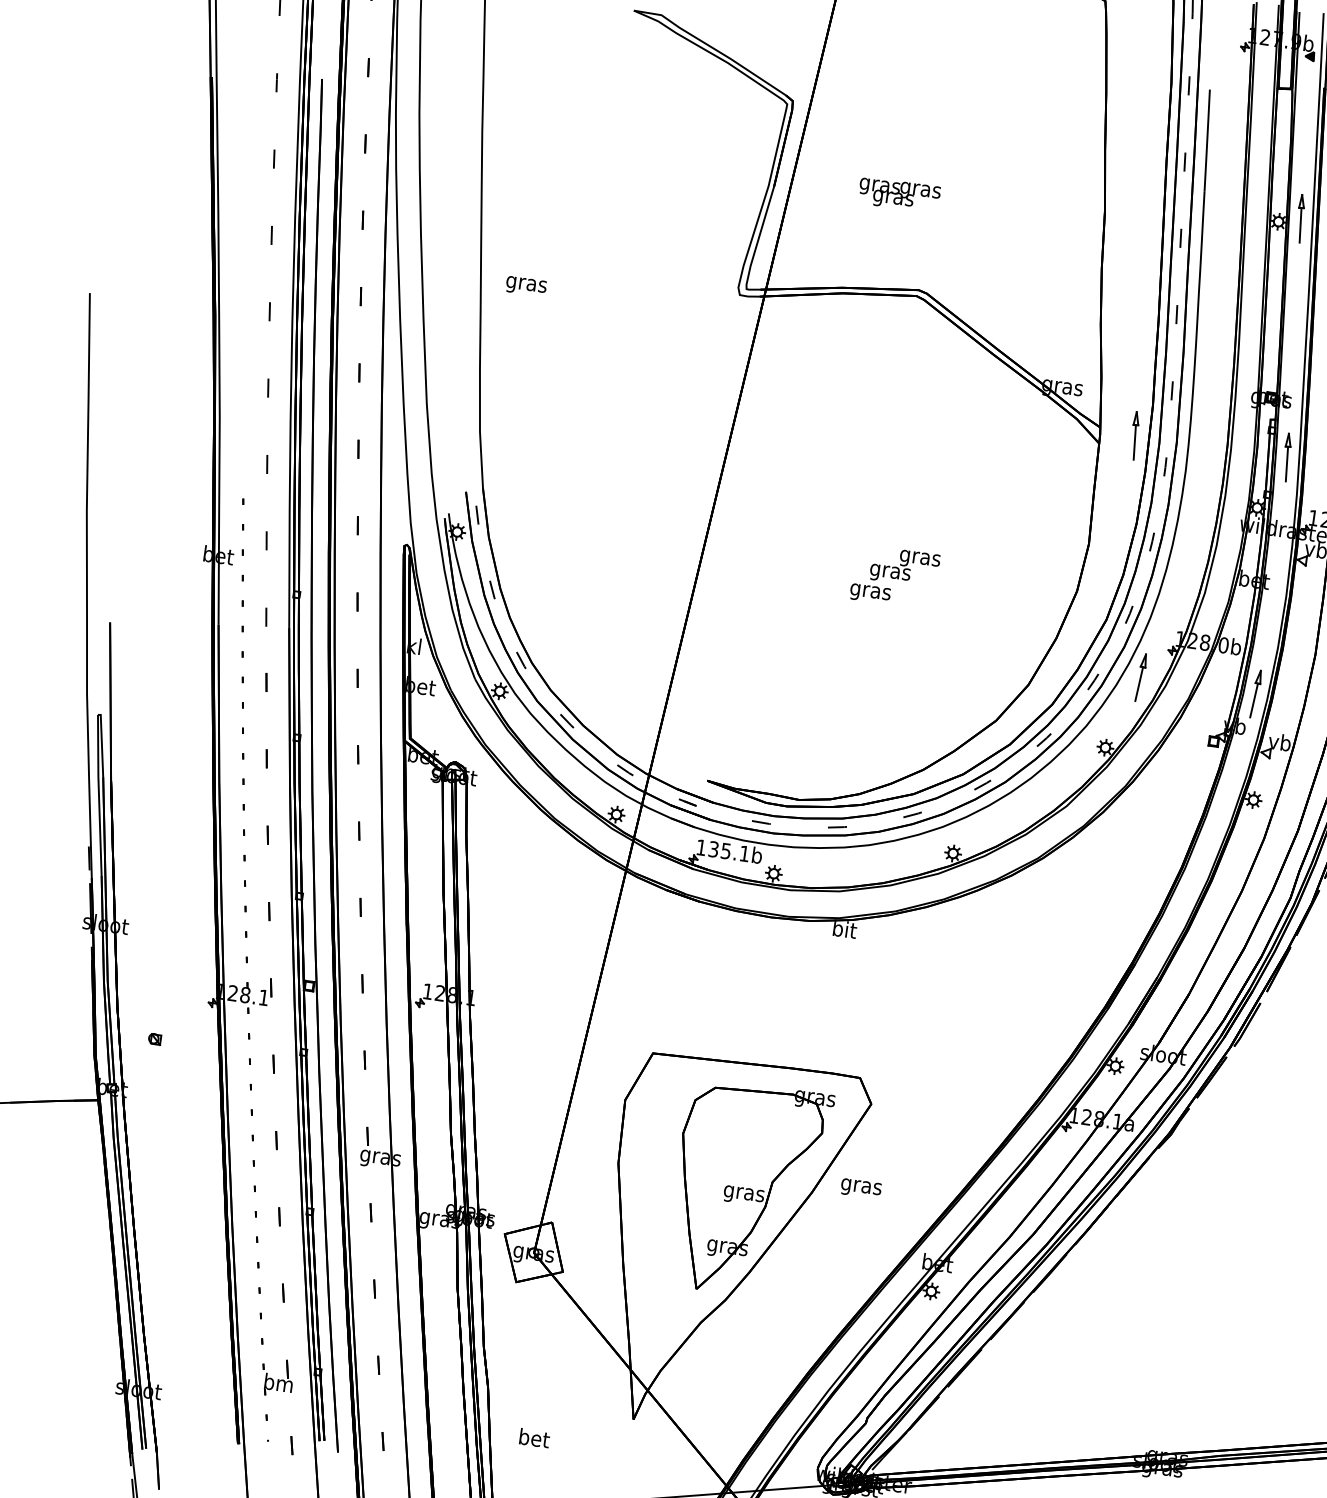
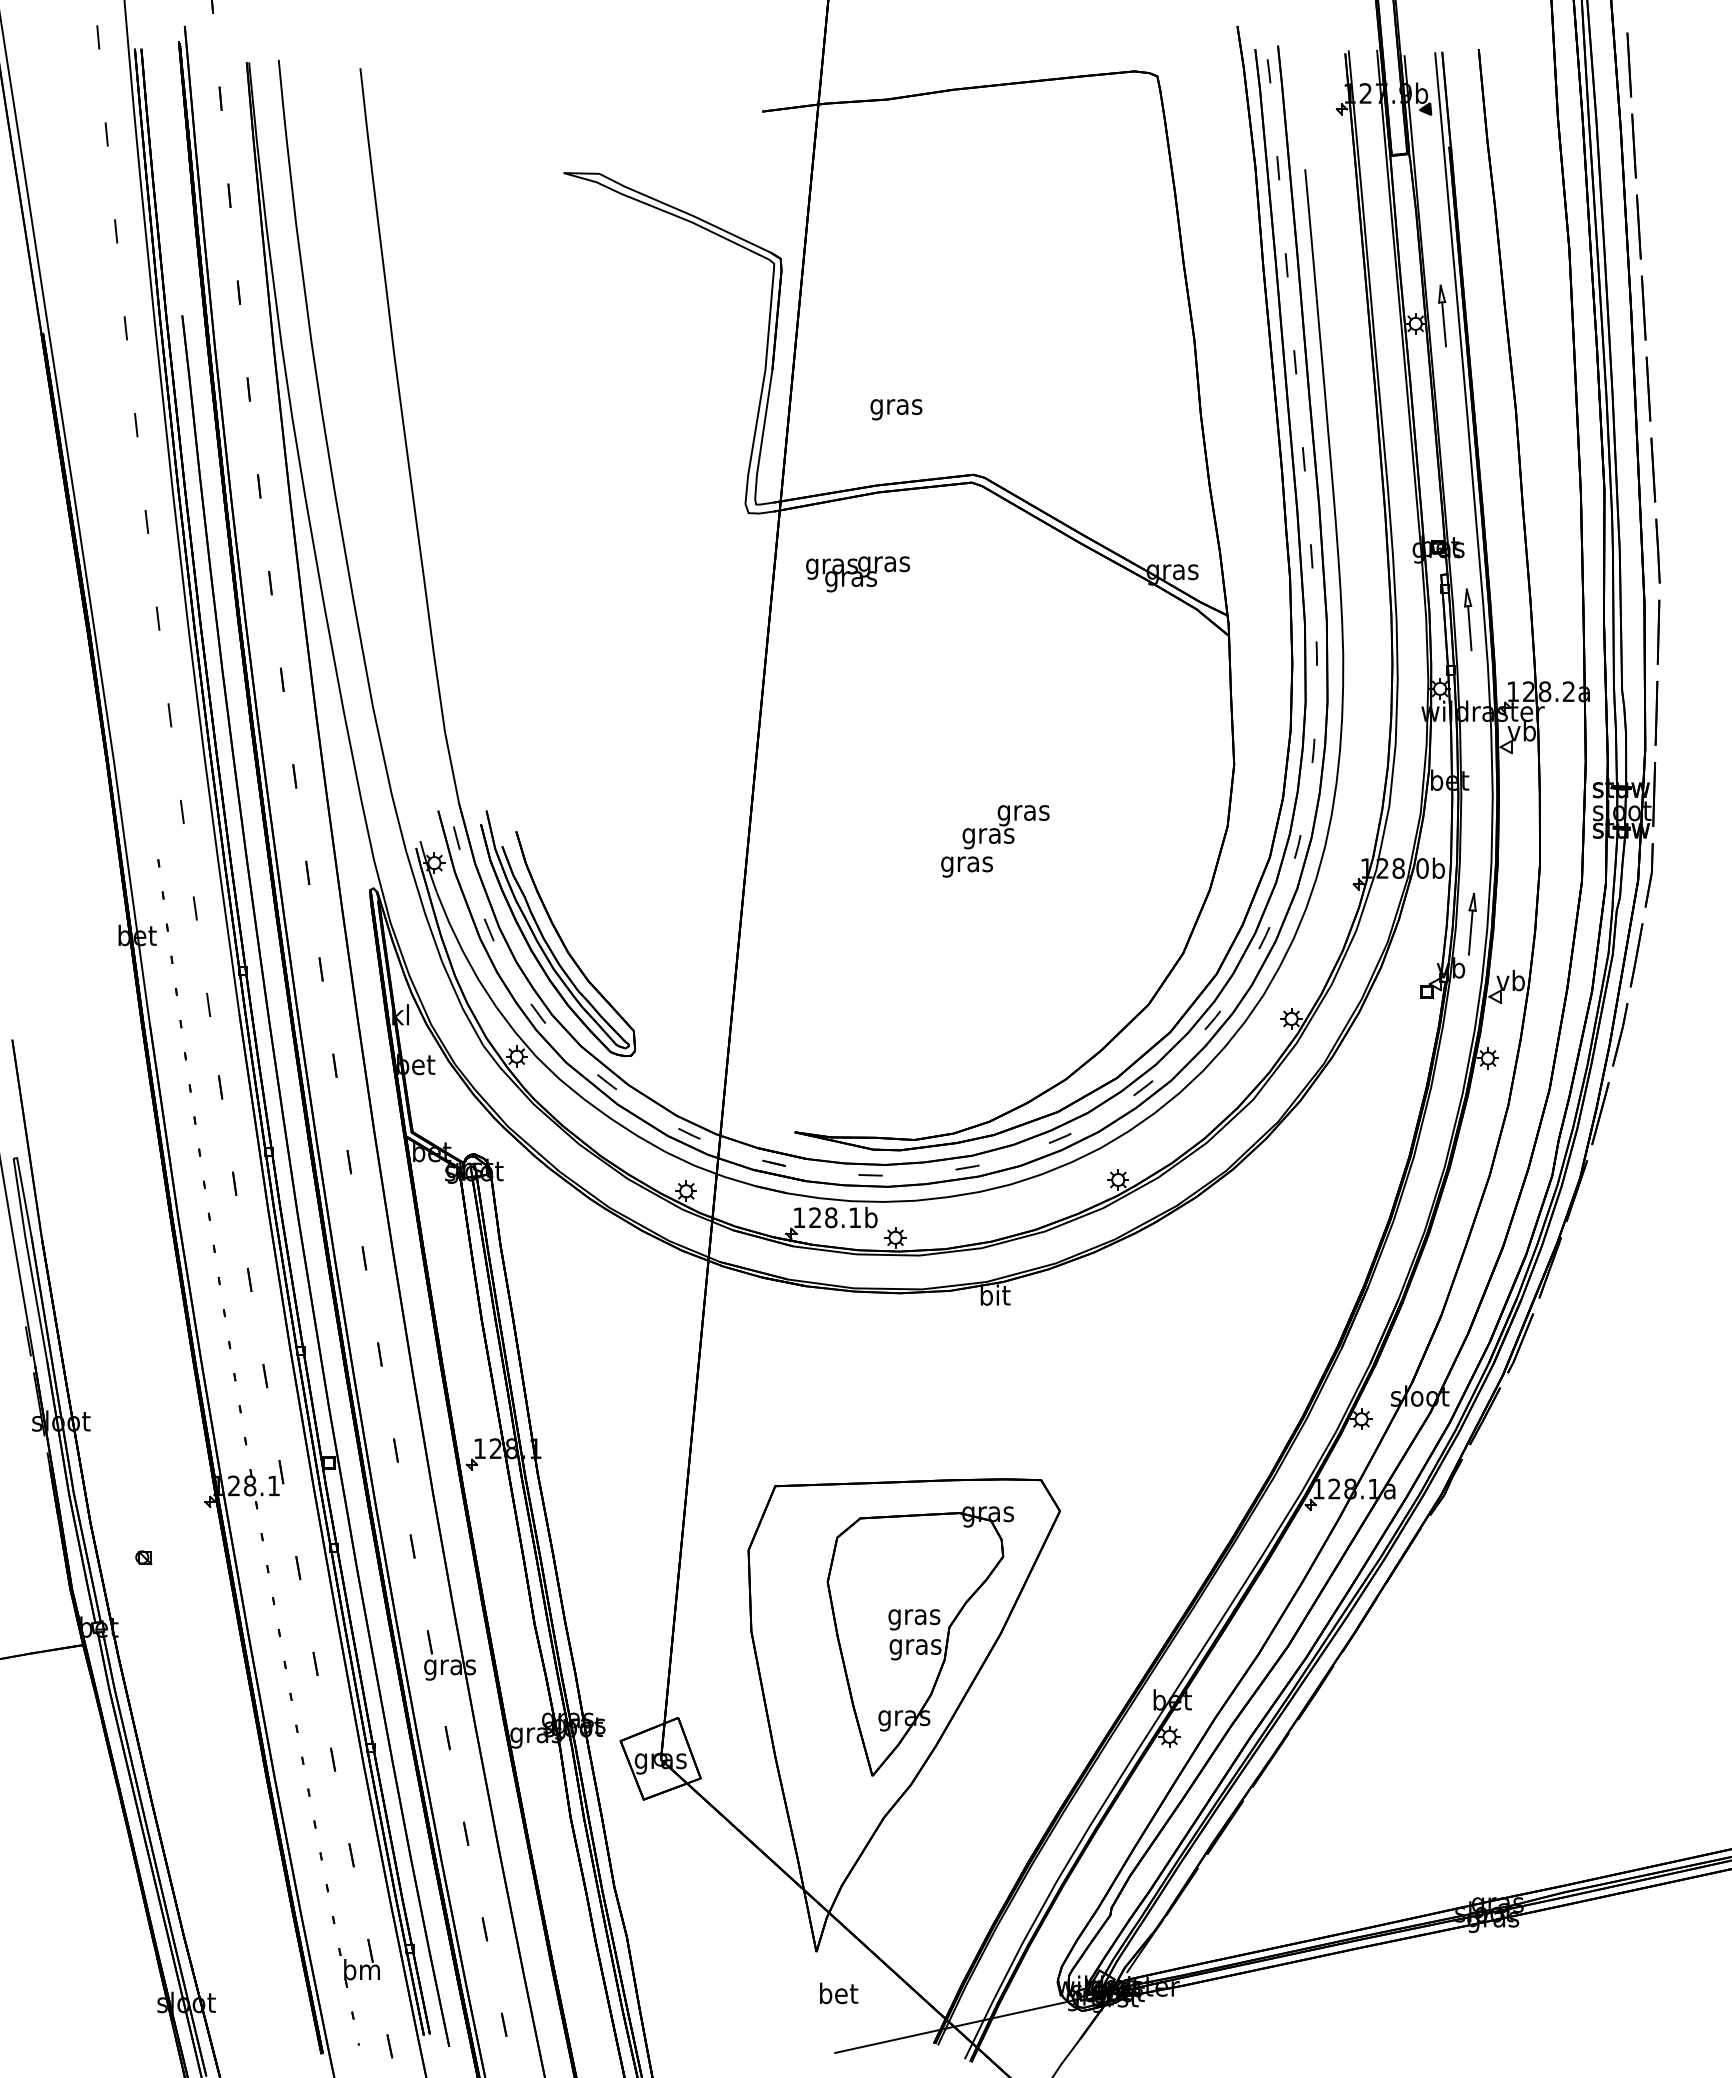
text: (898, 195) -> (857, 574), moved
text: (526, 286) -> (896, 409), moved
part: (1134, 435) -> (1272, 619), removed
part: (545, 600) -> (558, 933), added
part: (1141, 678) -> (1324, 924), removed
text: (720, 850) -> (823, 1217), 135.1b -> 128.1b
text: (861, 1188) -> (914, 1619), moved
text: (535, 1438) -> (839, 1993), moved

